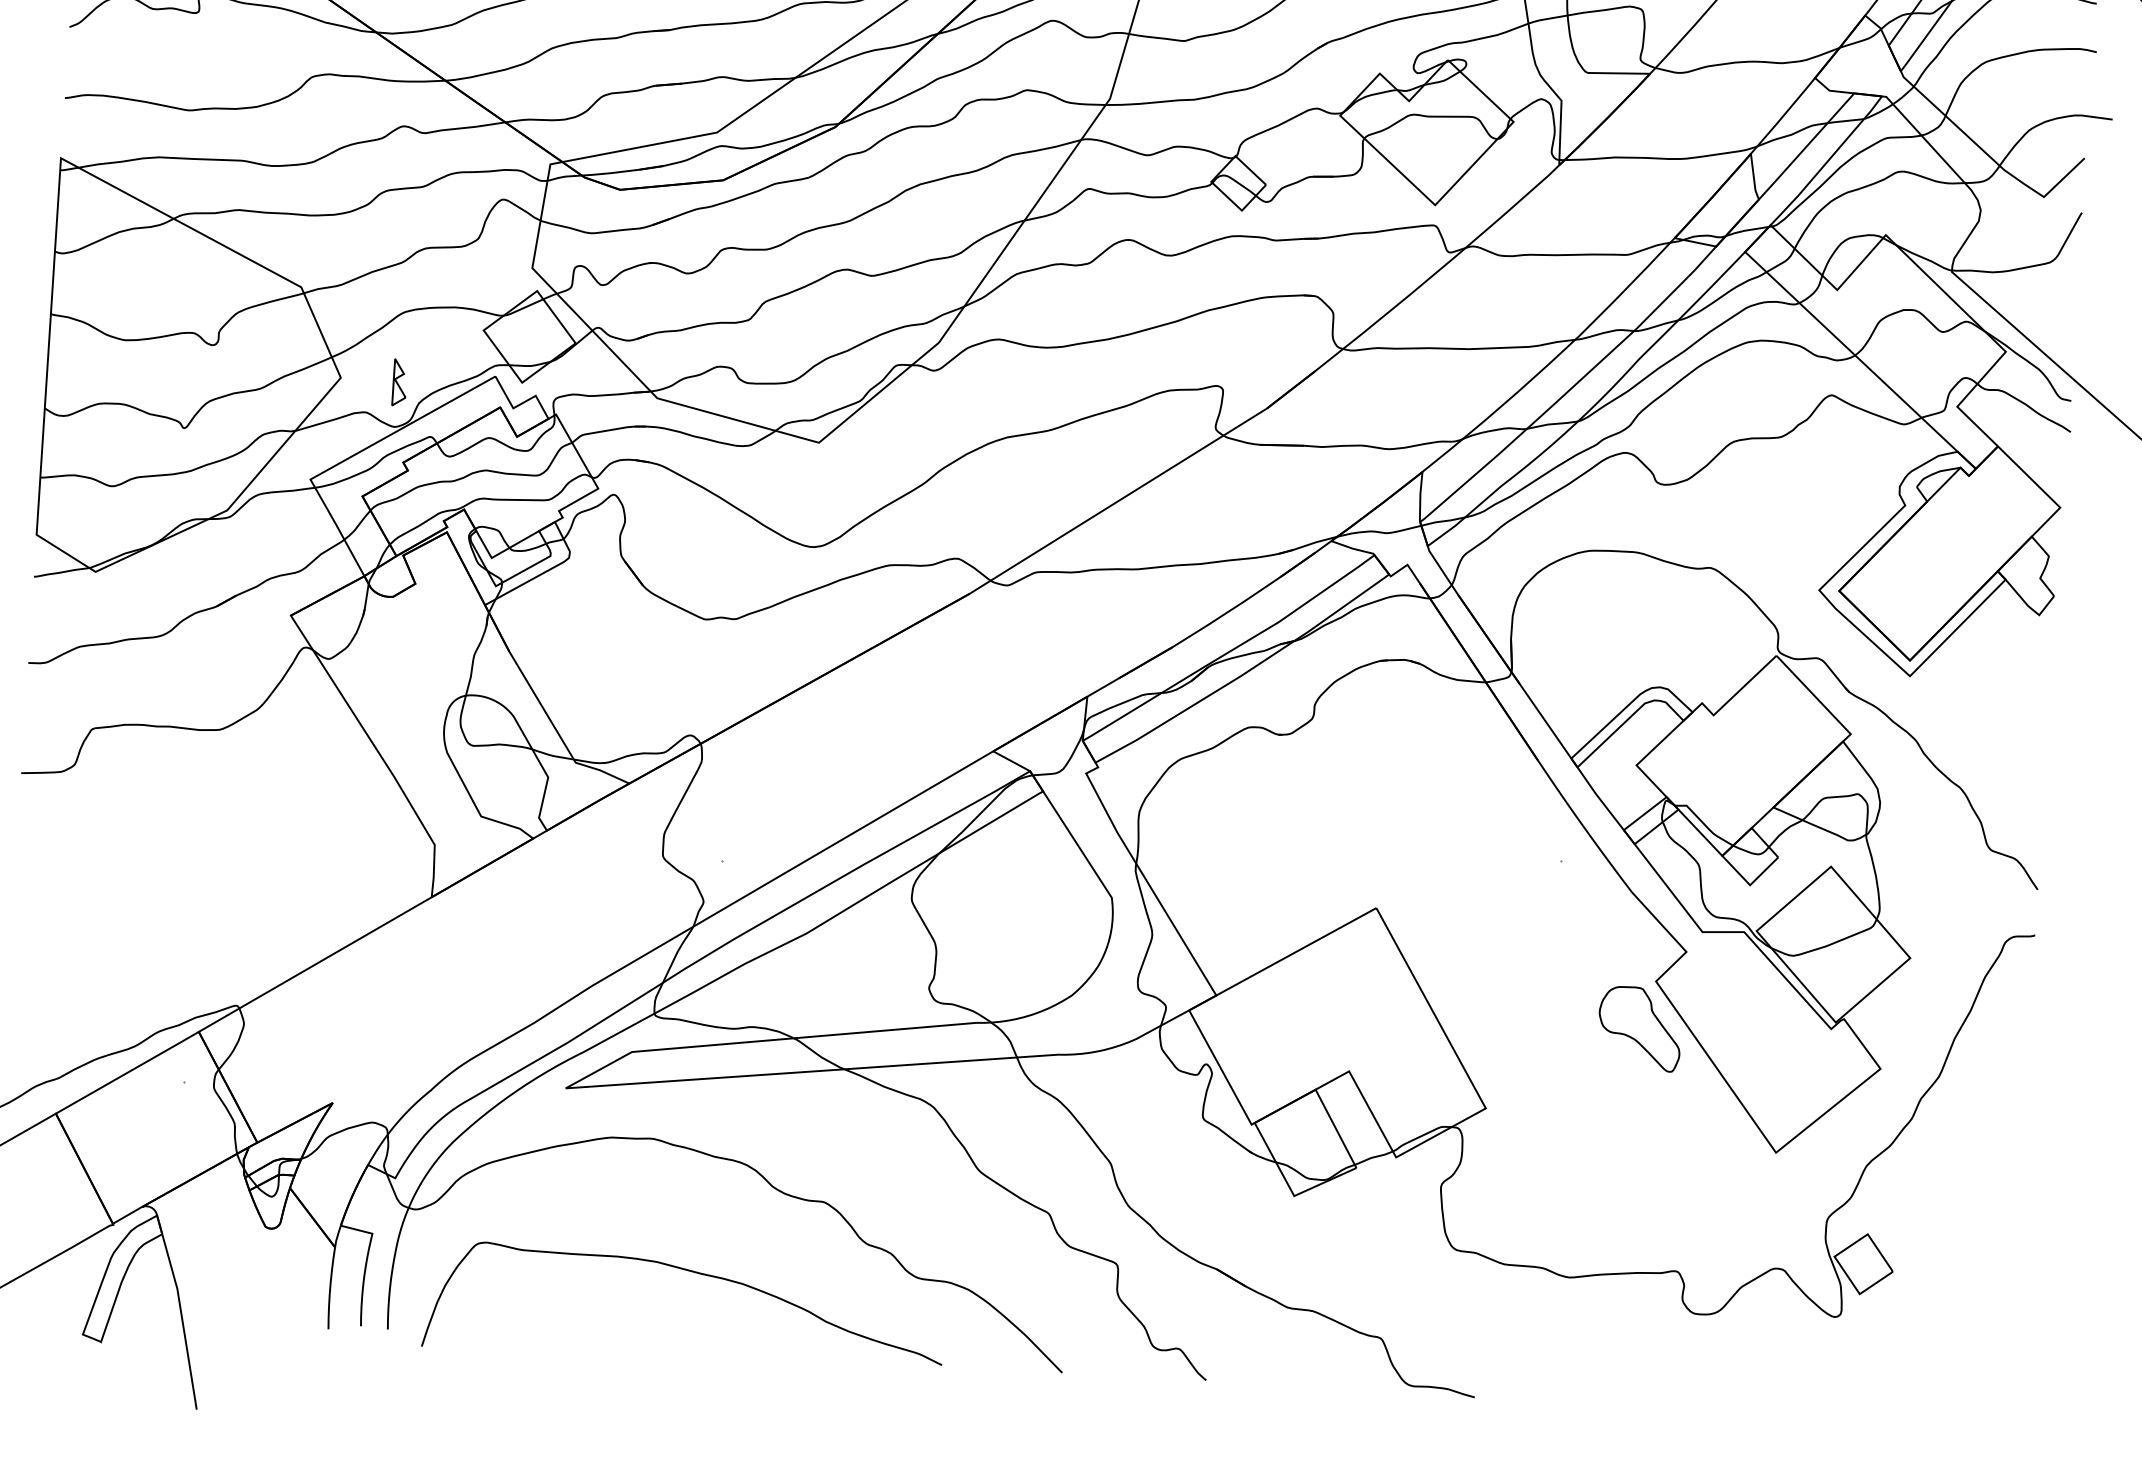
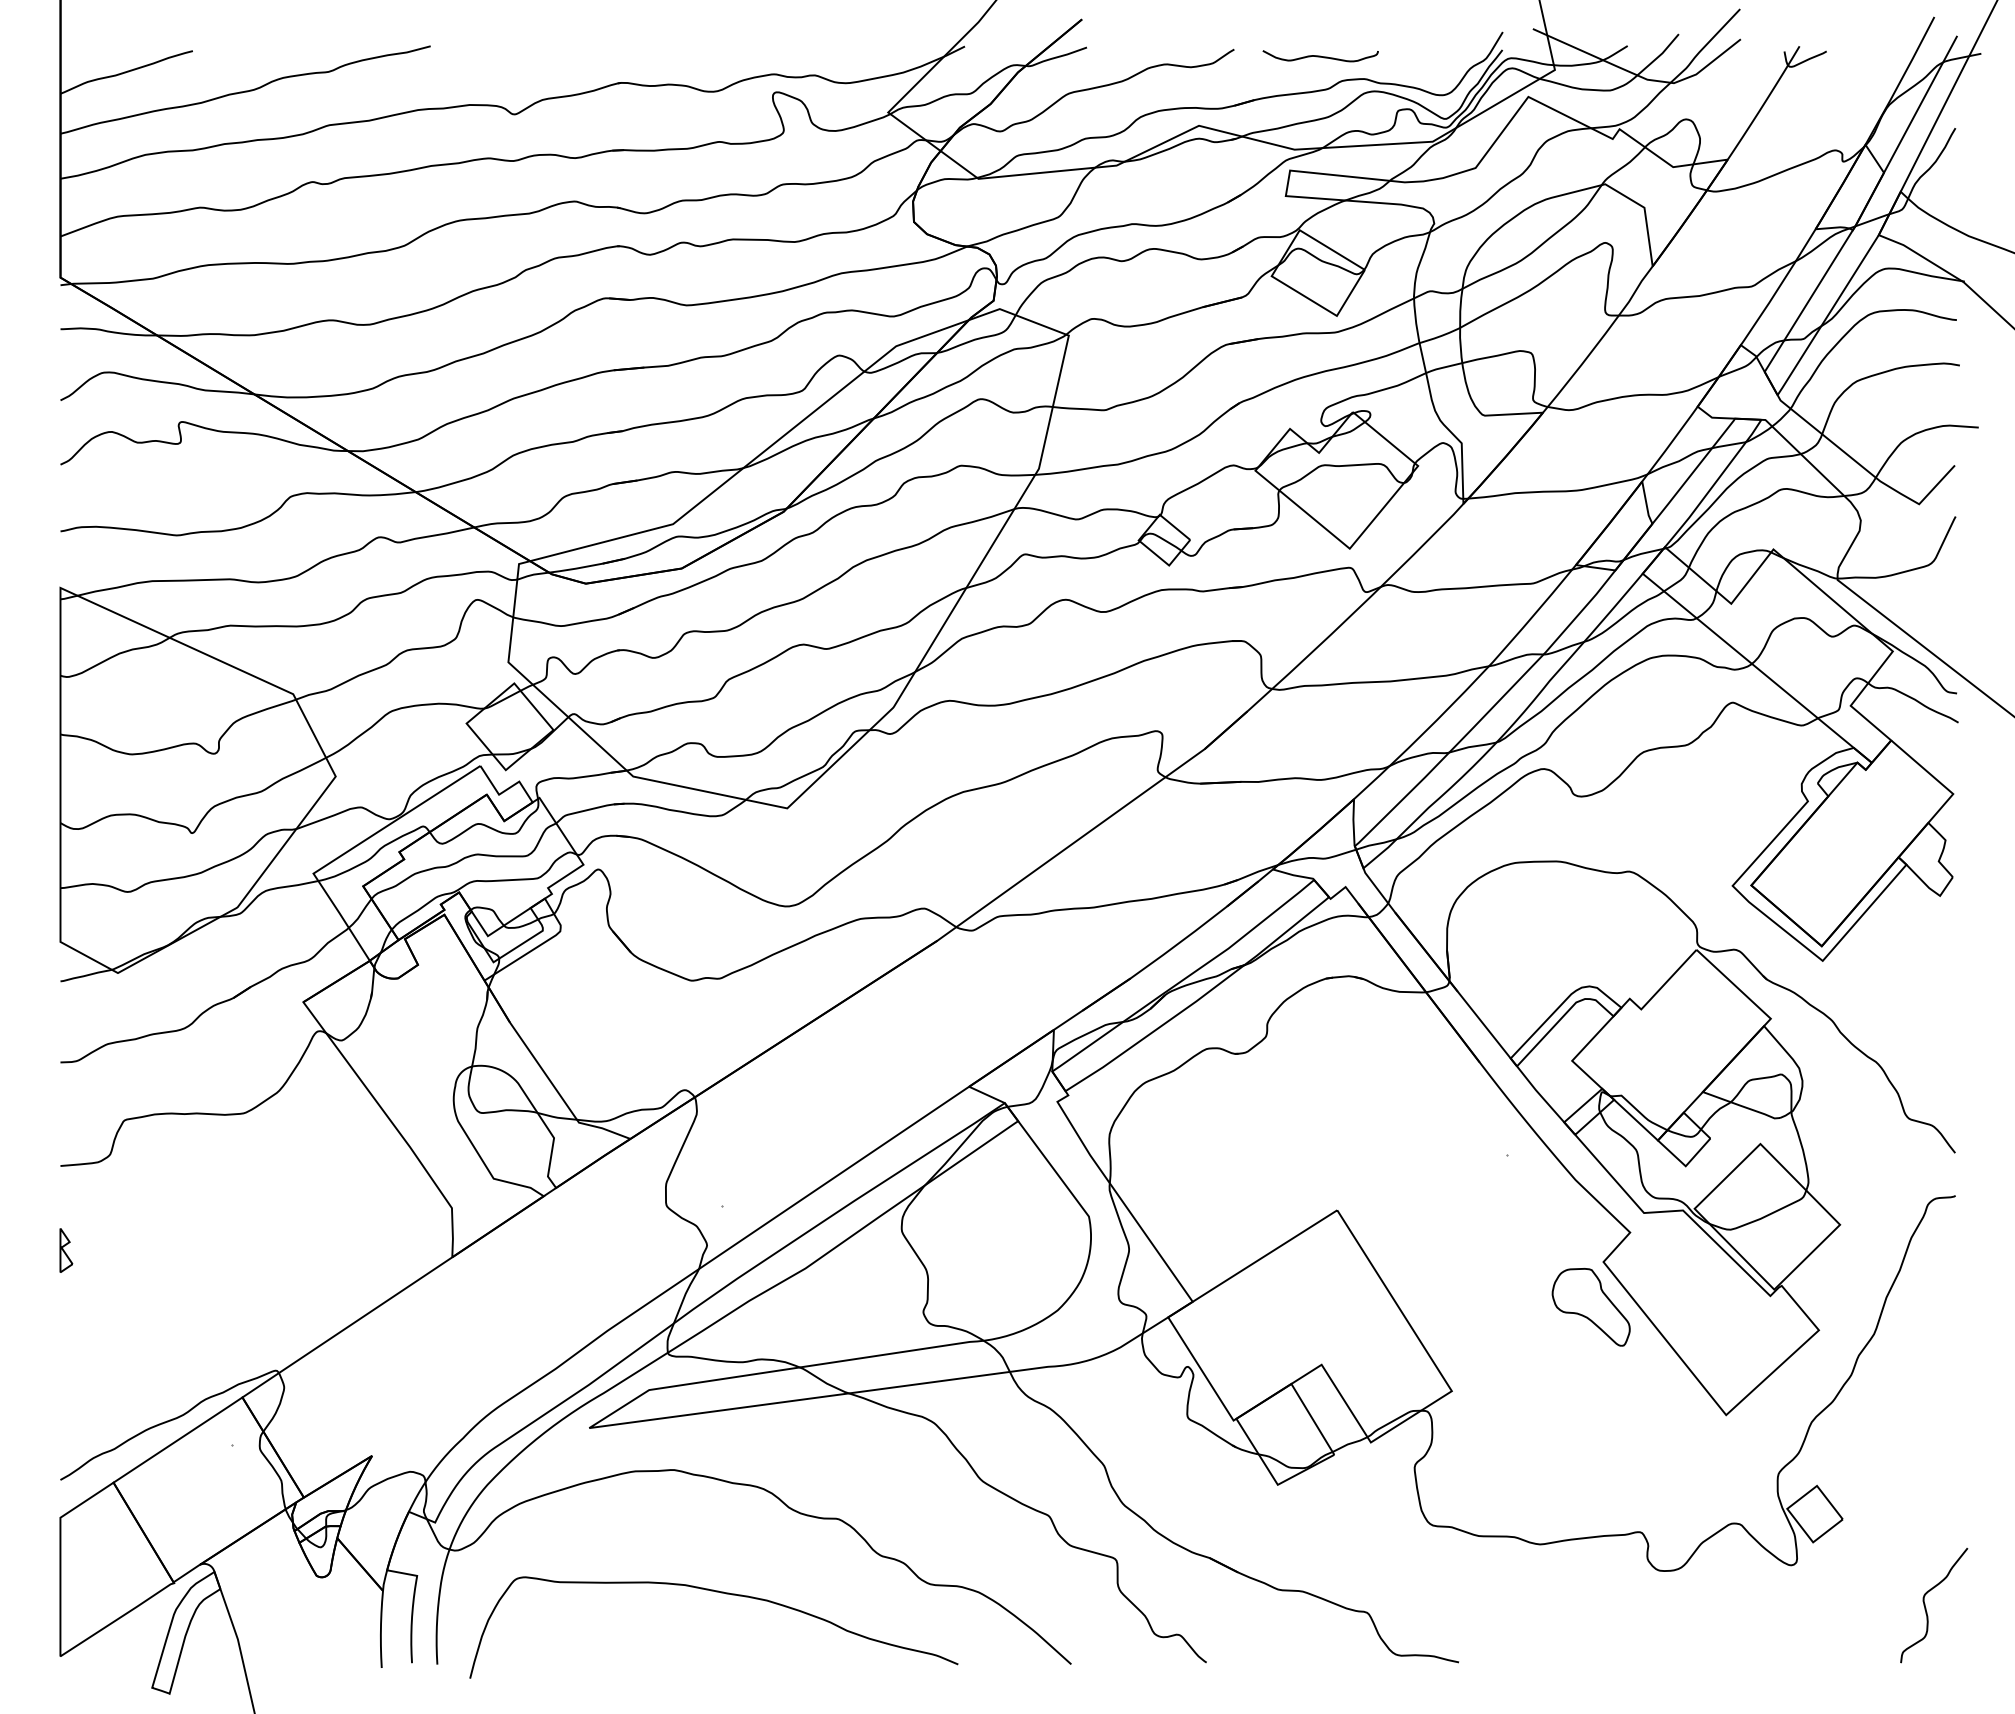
part: (400, 382) -> (66, 1250), moved
curve: (1975, 1371) -> (1926, 1607), added

